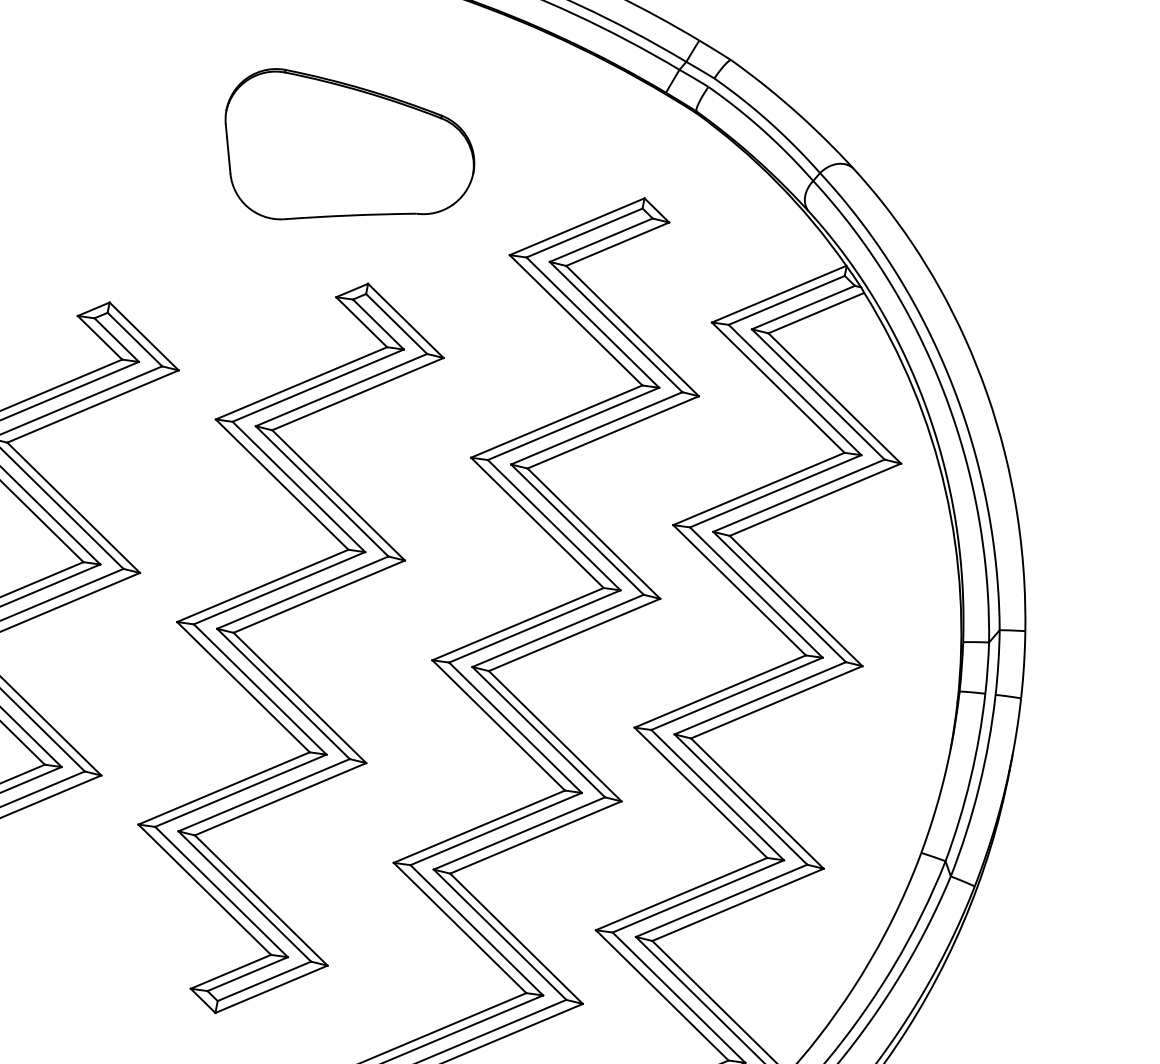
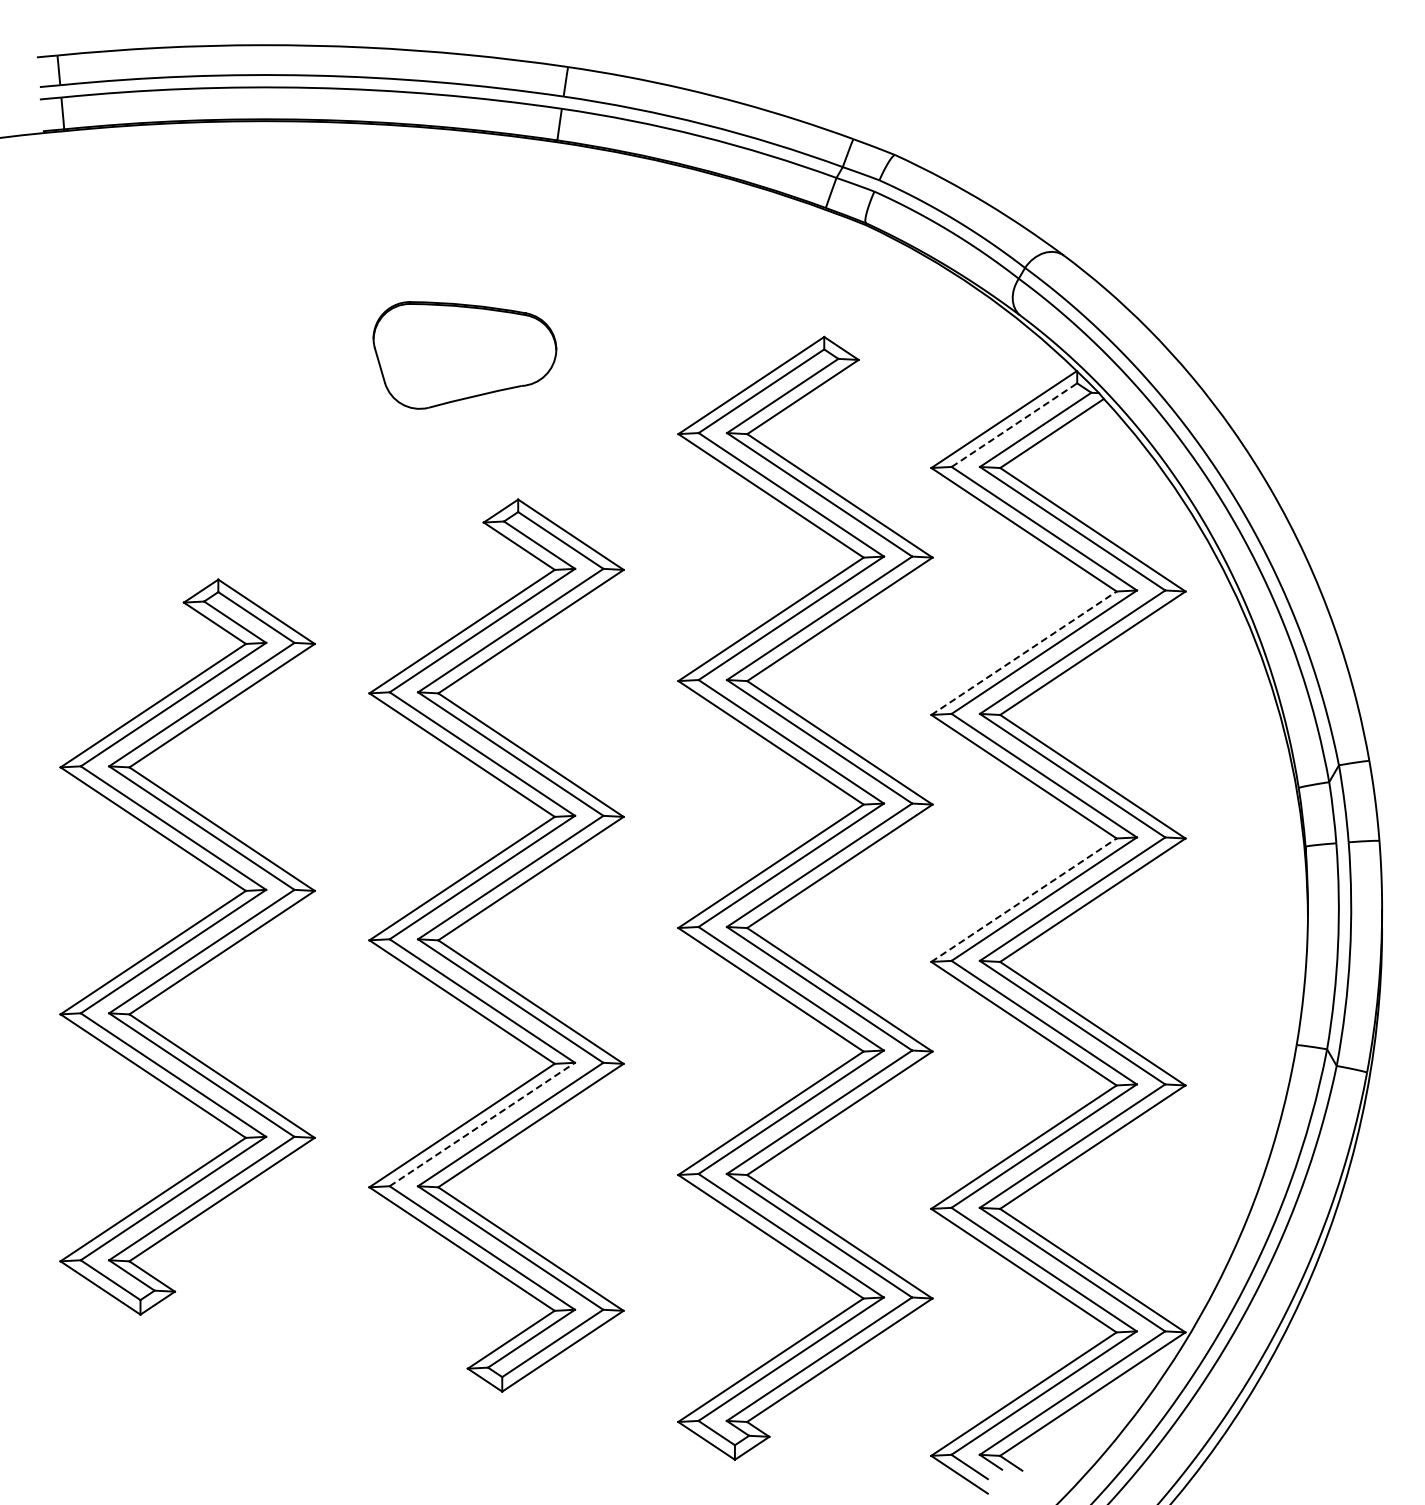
part: (346, 157) -> (464, 355), size x0.6
line: (786, 299) -> (1014, 424), solid -> dashed
line: (759, 488) -> (1024, 652), solid -> dashed
line: (720, 691) -> (1024, 899), solid -> dashed
line: (241, 790) -> (482, 1124), solid -> dashed

